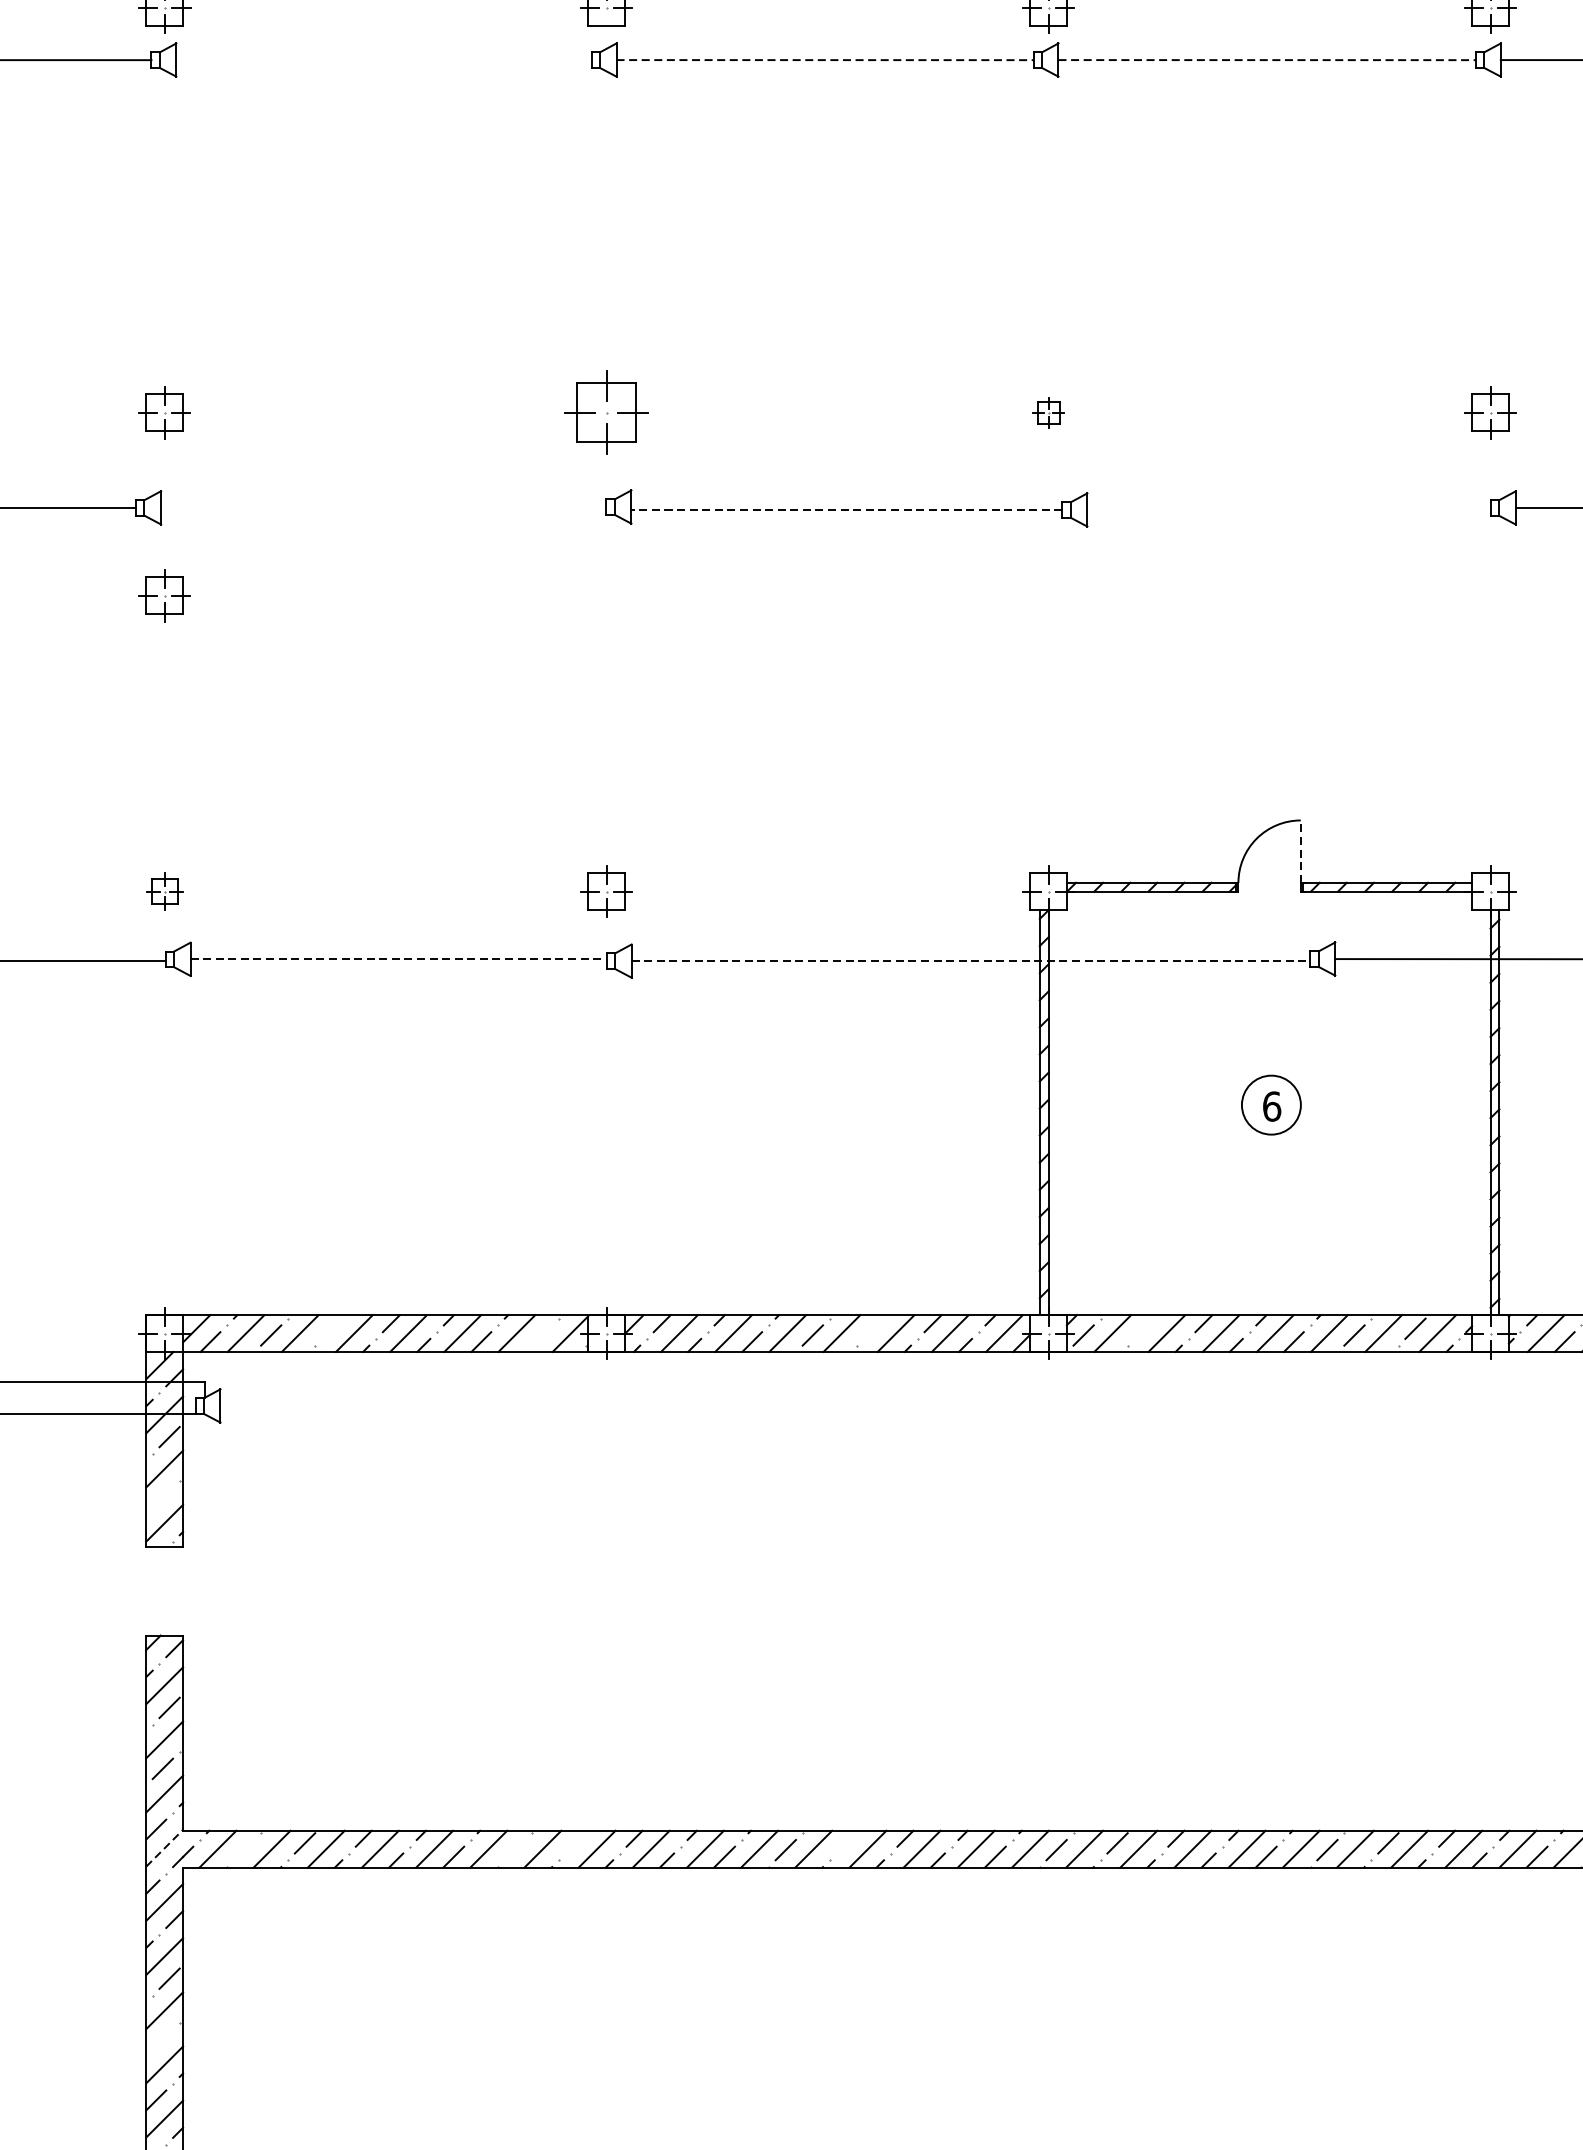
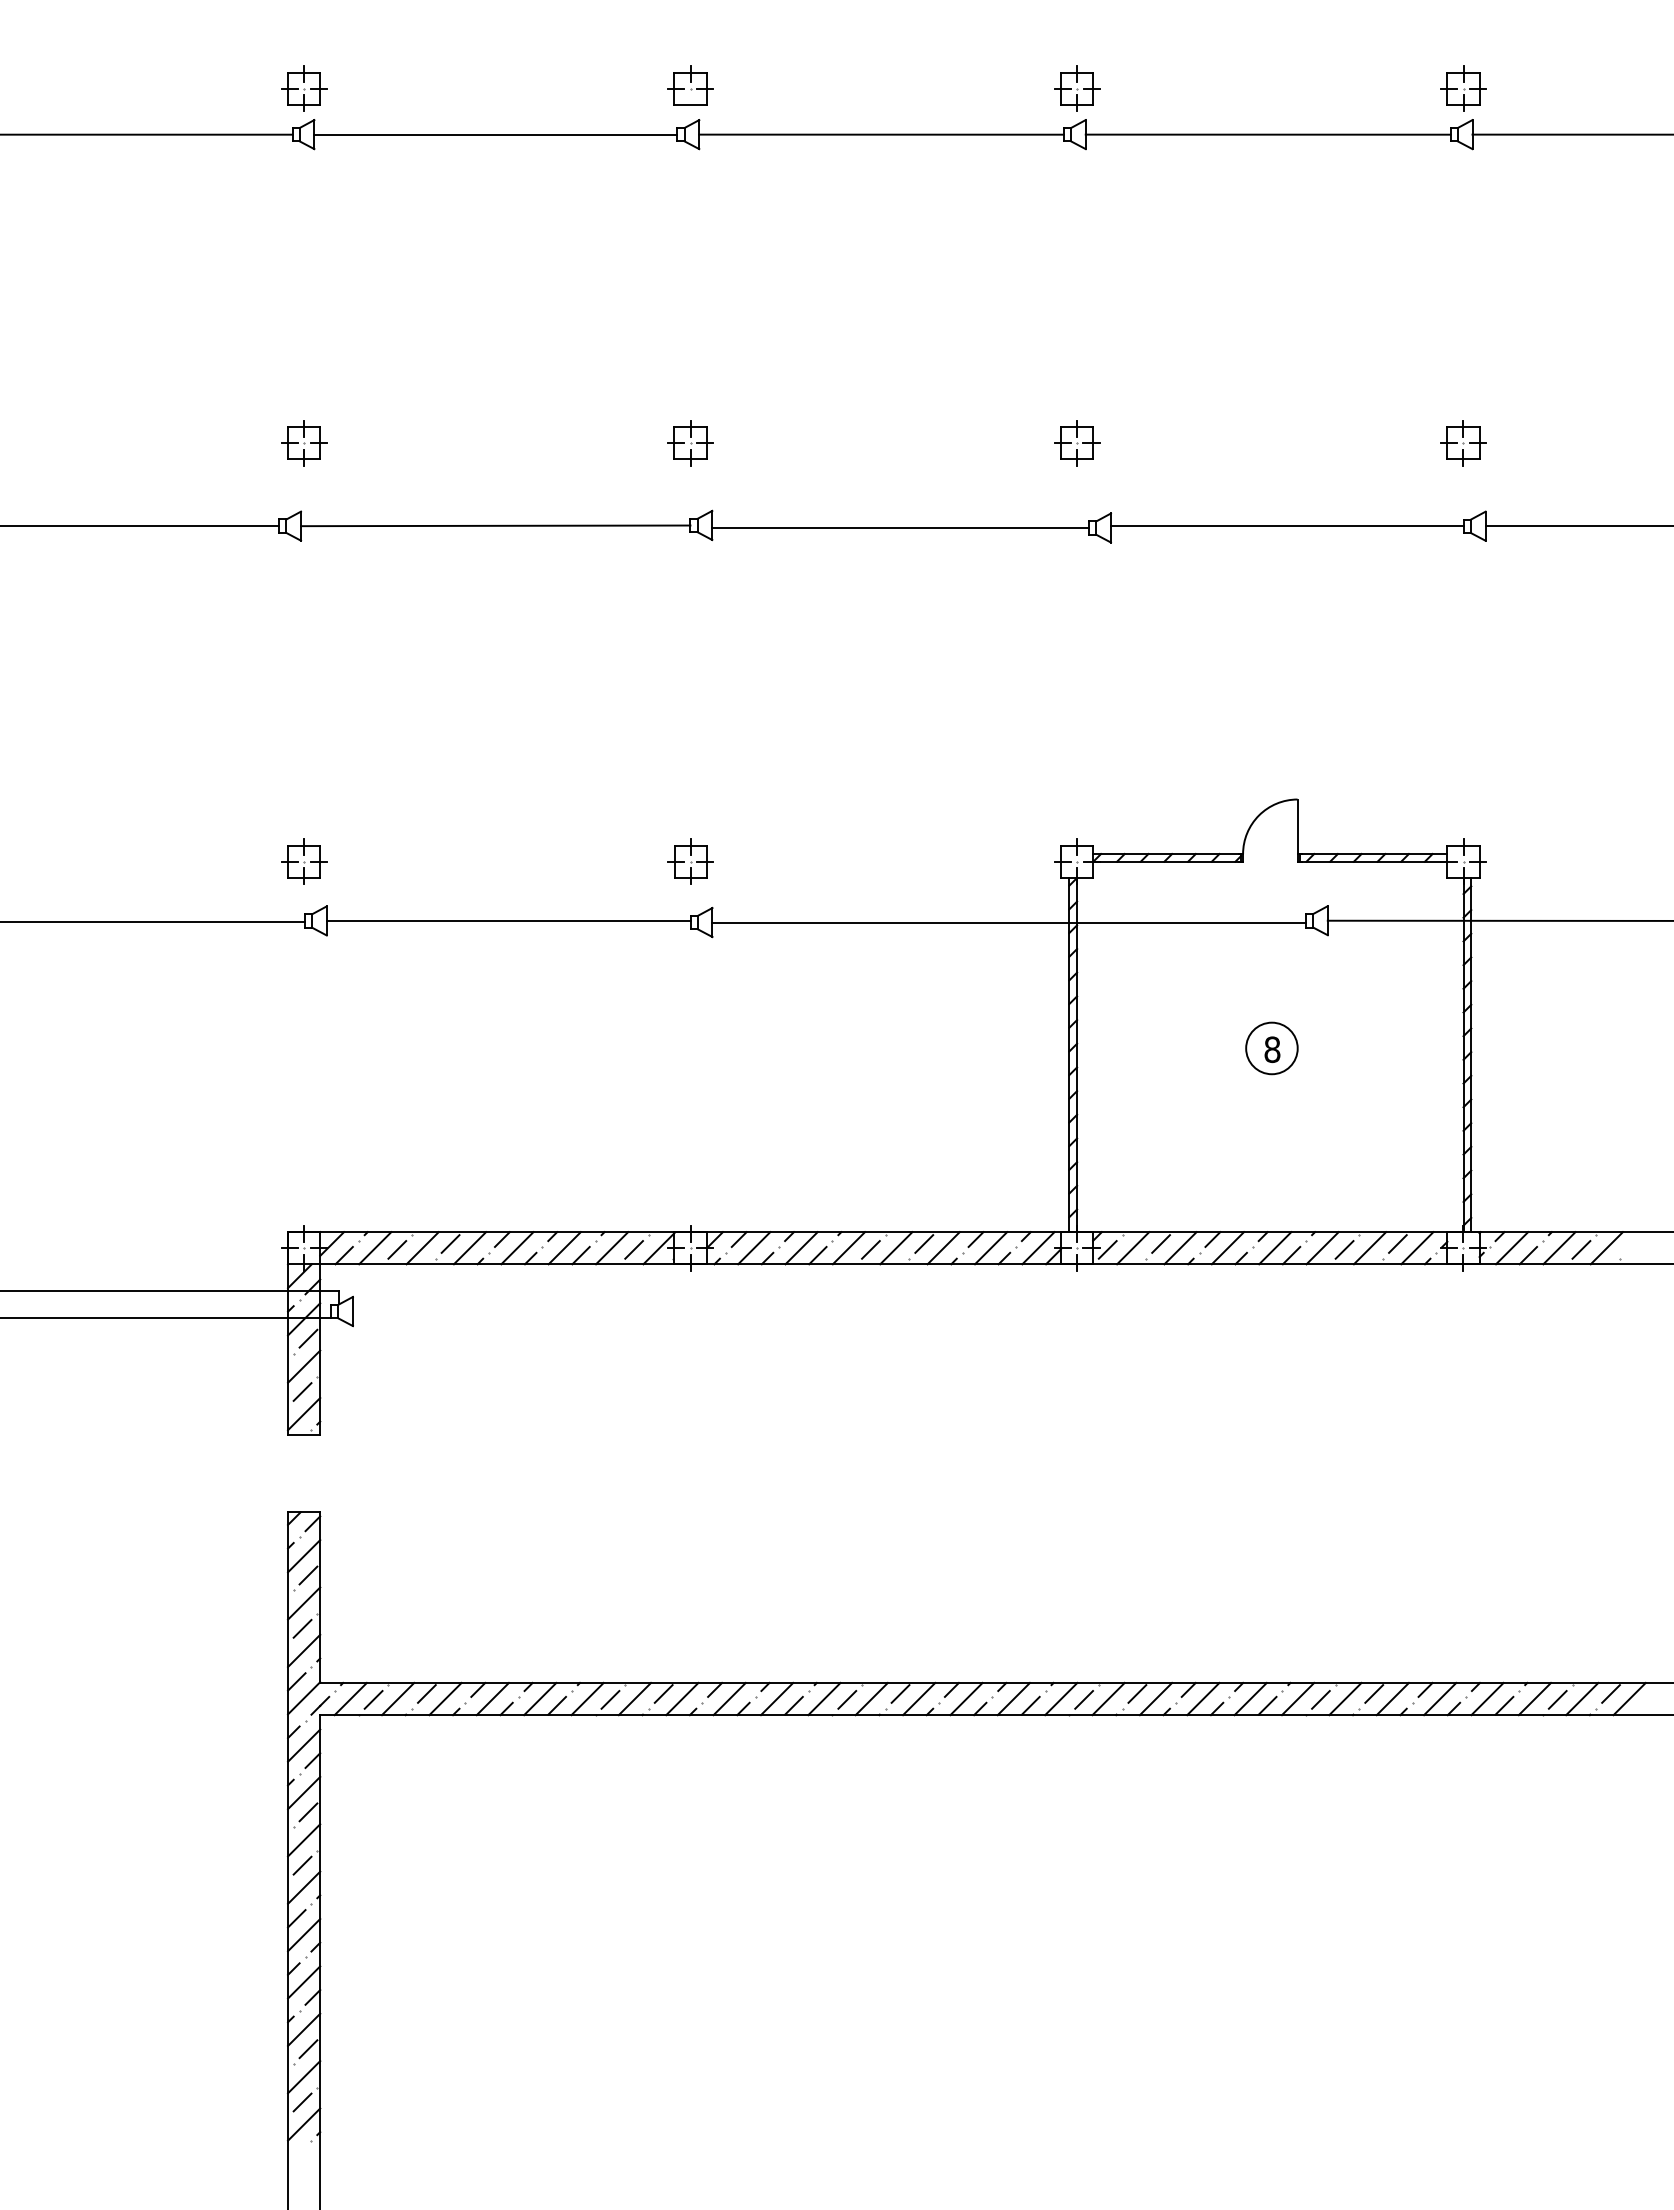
line: (383, 59) -> (495, 134), added
line: (826, 59) -> (882, 134), dashed -> solid
line: (1267, 59) -> (1268, 134), dashed -> solid
part: (606, 413) -> (690, 443), size x0.62
part: (1049, 413) -> (1077, 443), size x1.67
line: (383, 507) -> (495, 525), added
line: (1288, 508) -> (1286, 526), added
line: (846, 510) -> (900, 528), dashed -> solid
part: (165, 596) -> (304, 603), removed
line: (1300, 851) -> (1297, 826), dashed -> solid
part: (165, 891) -> (304, 861), size x1.43
line: (398, 958) -> (508, 920), dashed -> solid
line: (971, 961) -> (1009, 922), dashed -> solid
text: (1272, 1106) -> (1272, 1049), 6 -> 8
line: (332, 1328) -> (450, 1243), added
line: (874, 1328) -> (924, 1243), added
line: (1143, 1328) -> (1160, 1243), added
line: (541, 1335) -> (633, 1249), added
line: (162, 1497) -> (302, 1391), added
line: (575, 1842) -> (663, 1693), added
line: (846, 1842) -> (900, 1693), added
line: (165, 1848) -> (304, 1698), dashed -> solid
line: (243, 1849) -> (373, 1699), added
line: (515, 1849) -> (610, 1699), added
line: (162, 2039) -> (302, 1865), added

